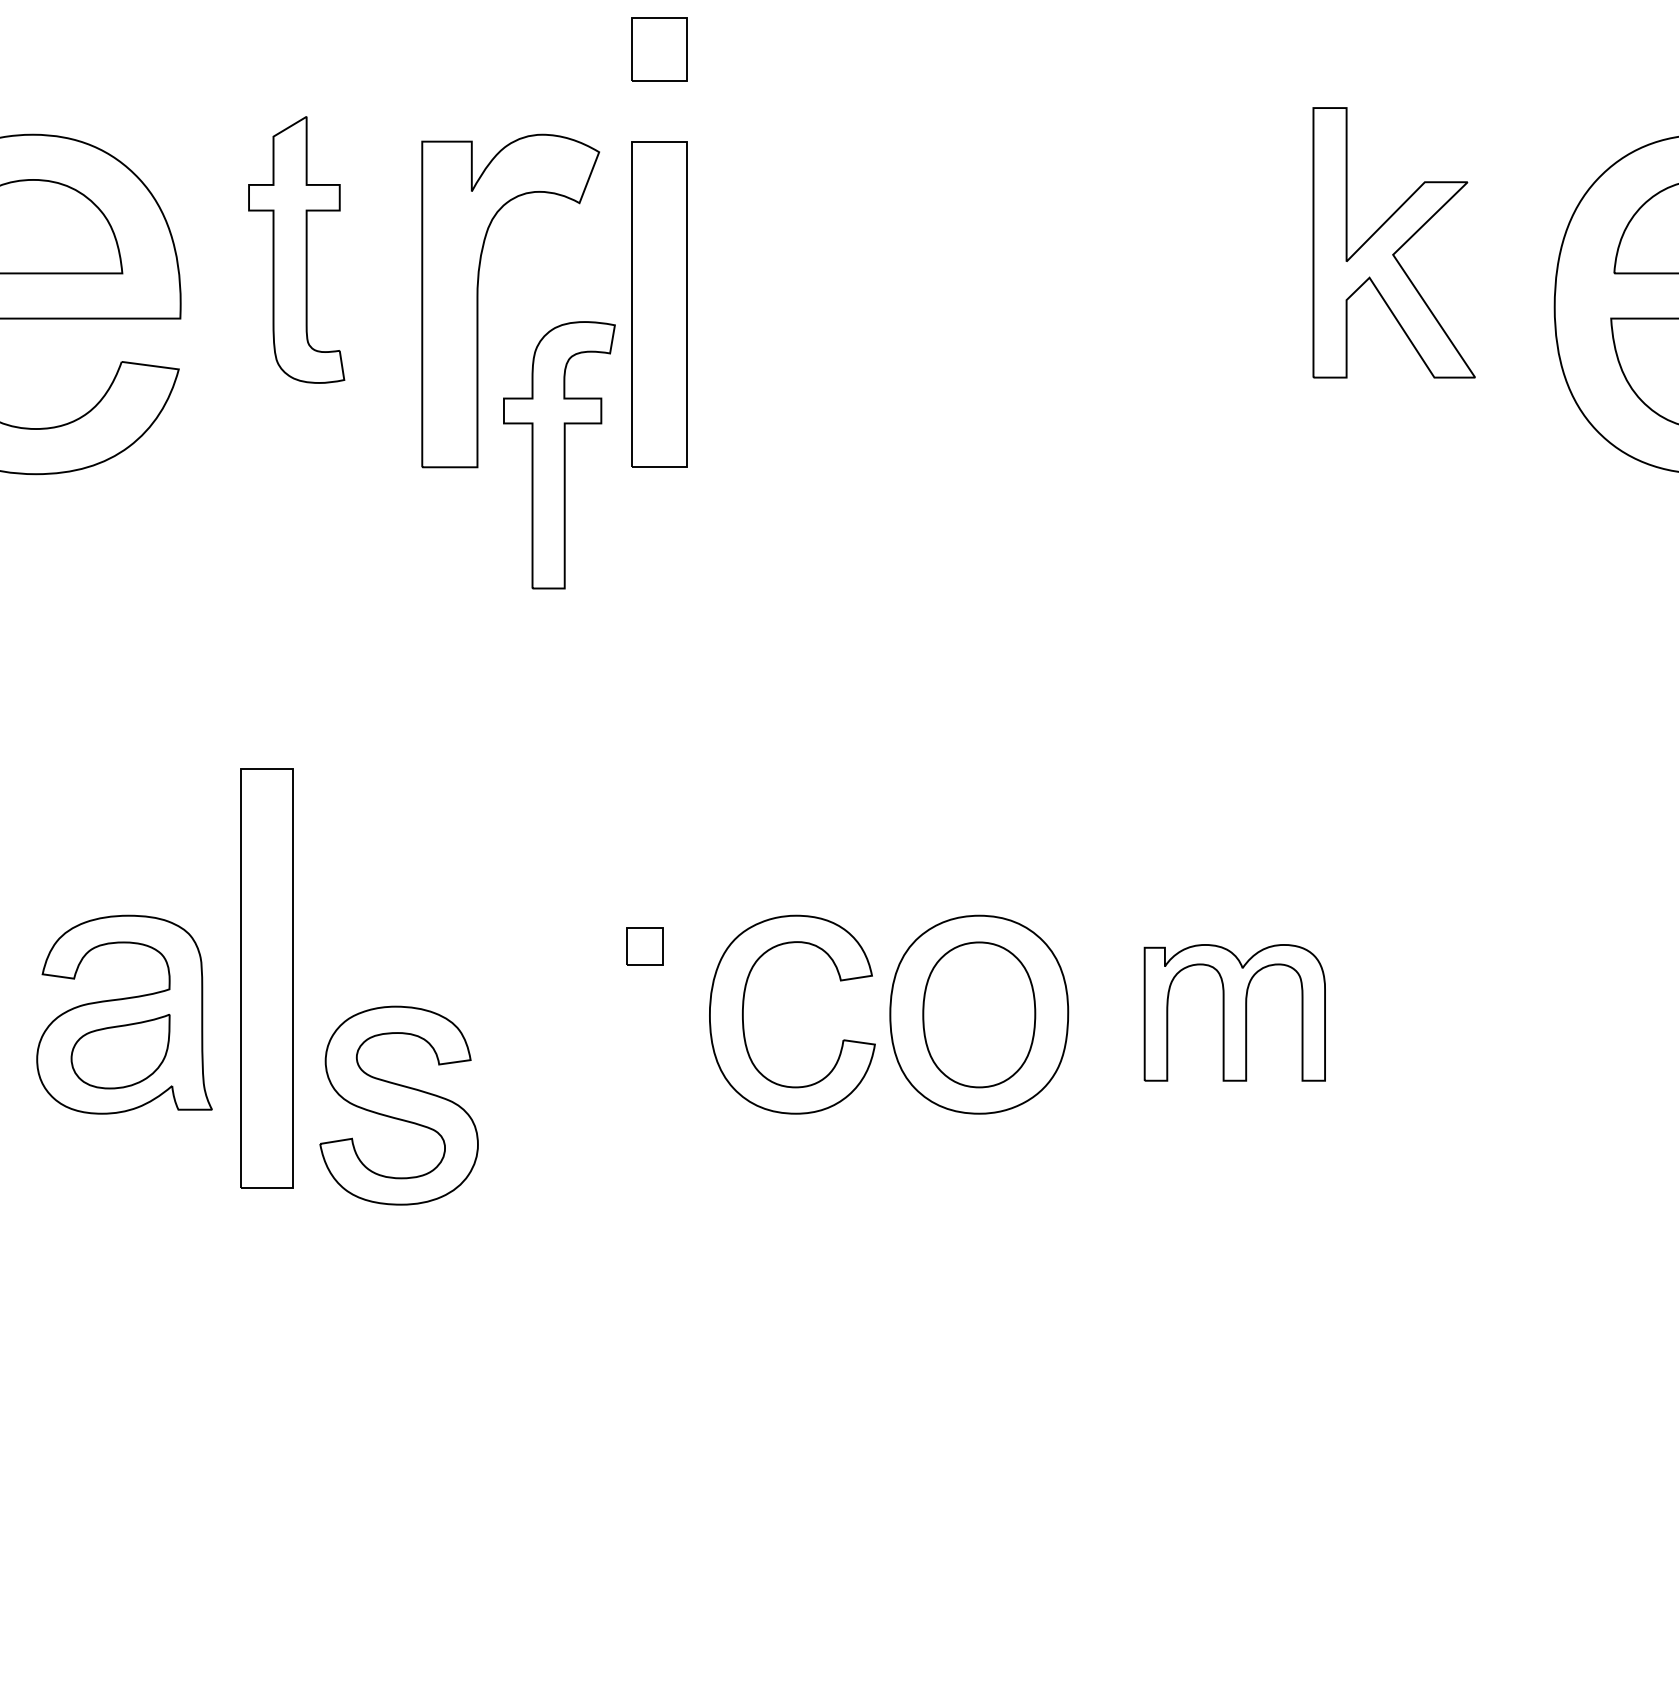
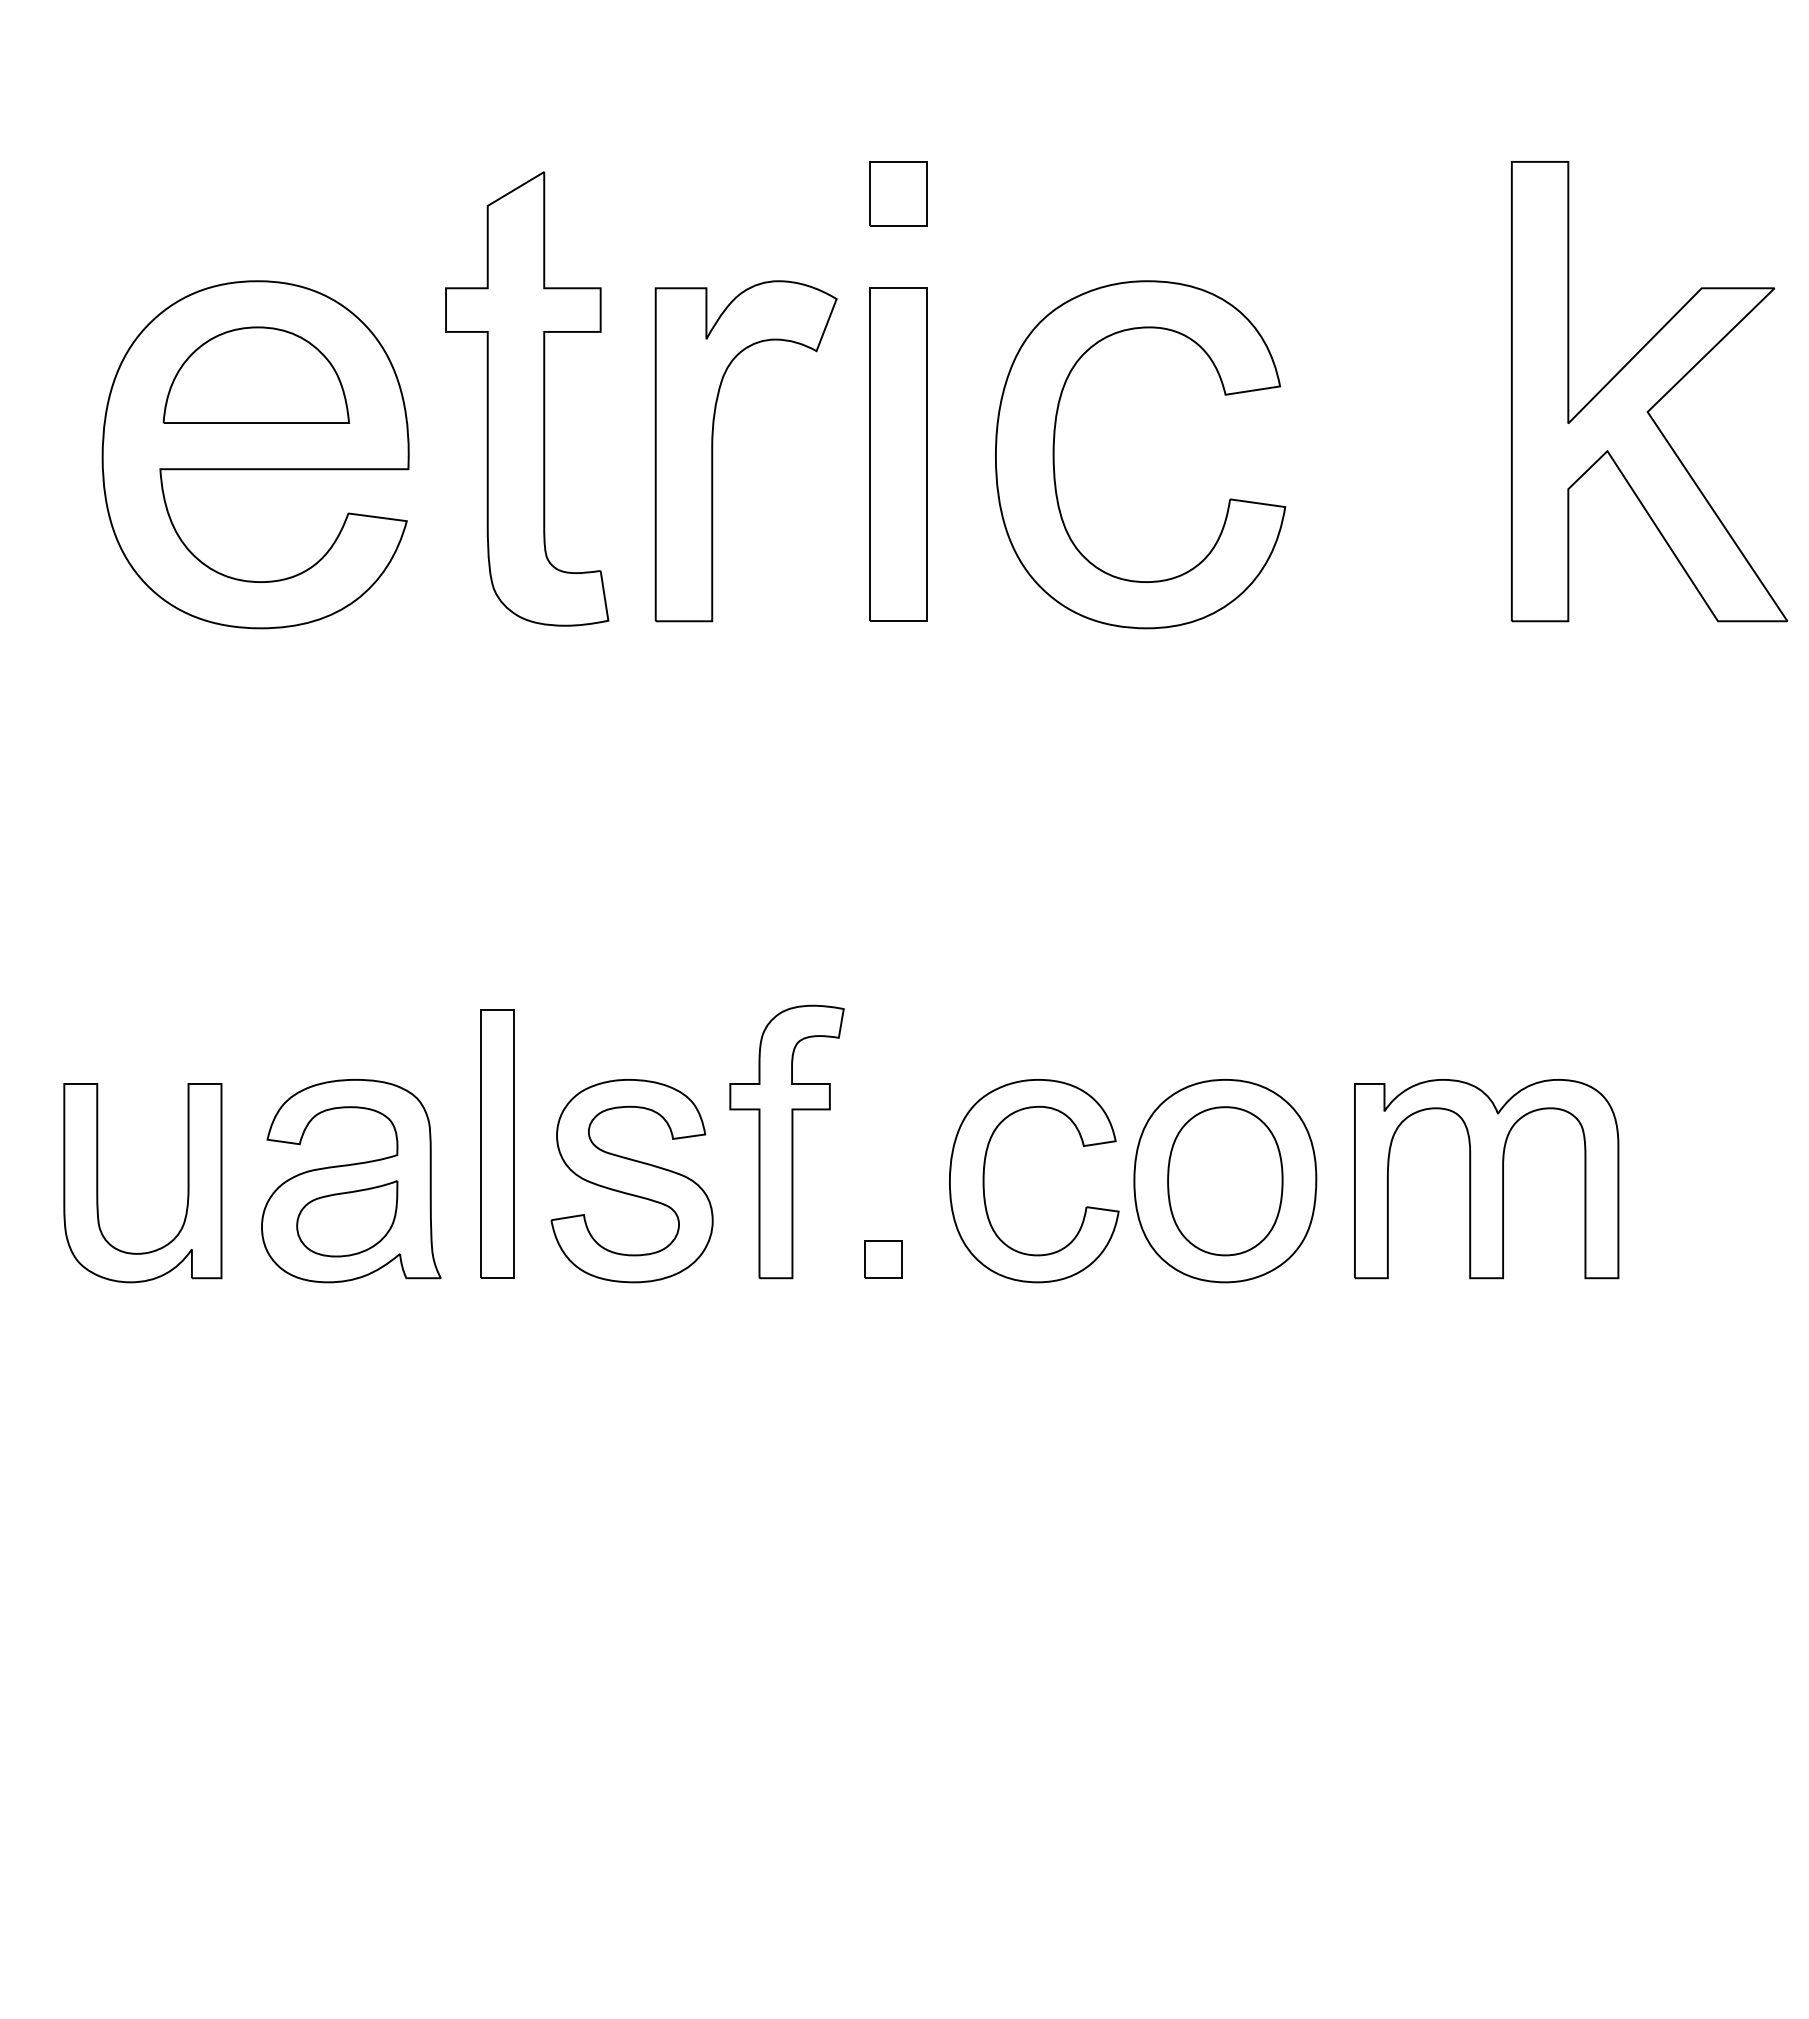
part: (1394, 242) -> (1649, 391), size x1.67
part: (296, 249) -> (527, 398), size x1.67
part: (812, 304) -> (1054, 454), added
part: (558, 454) -> (786, 1141), moved
part: (644, 946) -> (883, 1259), moved
part: (267, 977) -> (497, 1143), size x0.62
part: (1234, 1013) -> (1486, 1179), size x1.43
part: (398, 1106) -> (631, 1181), moved

